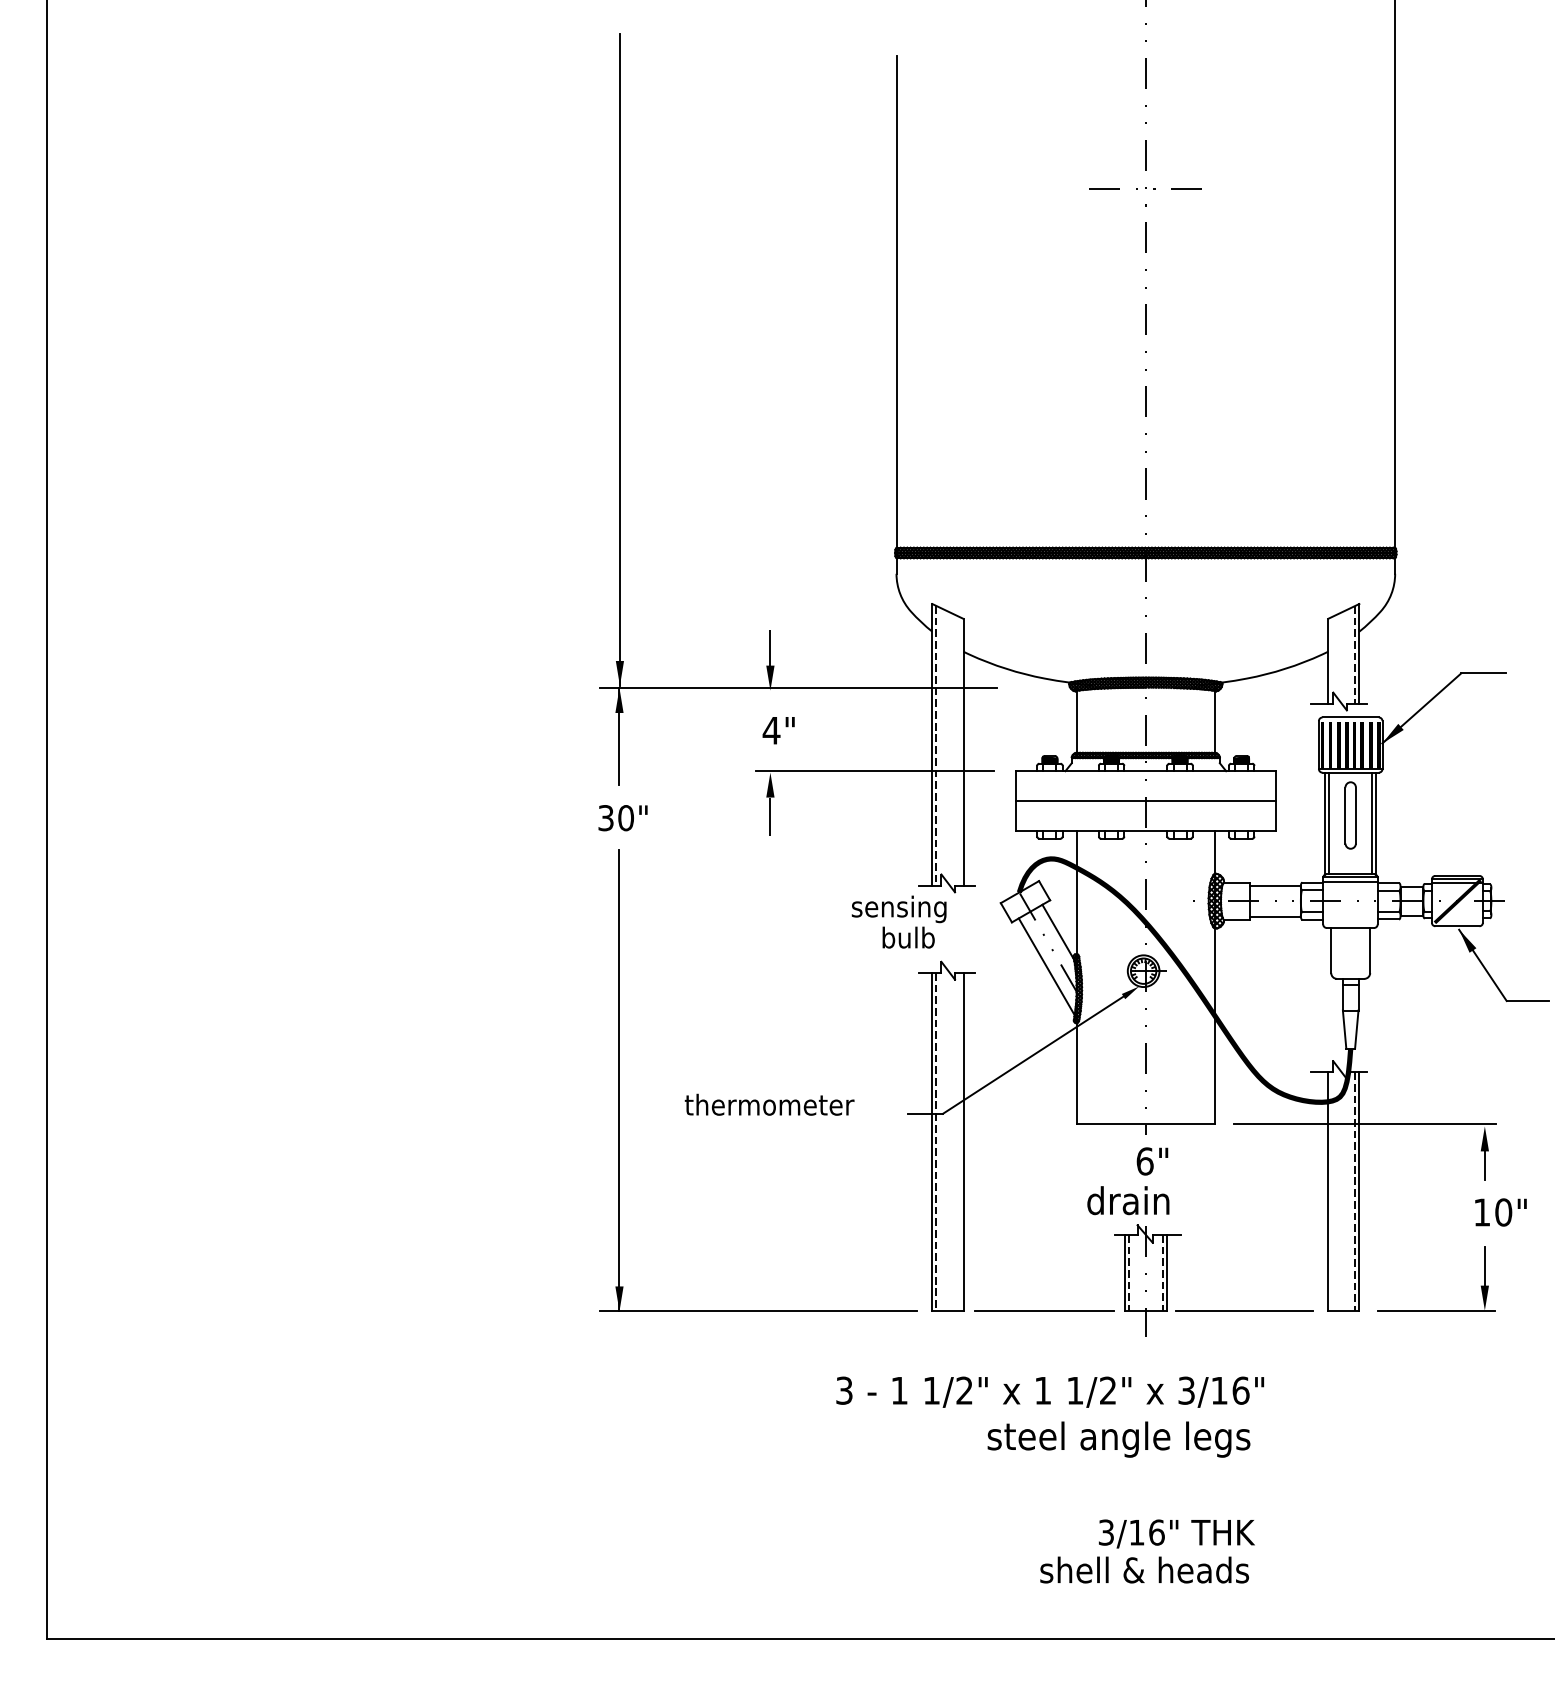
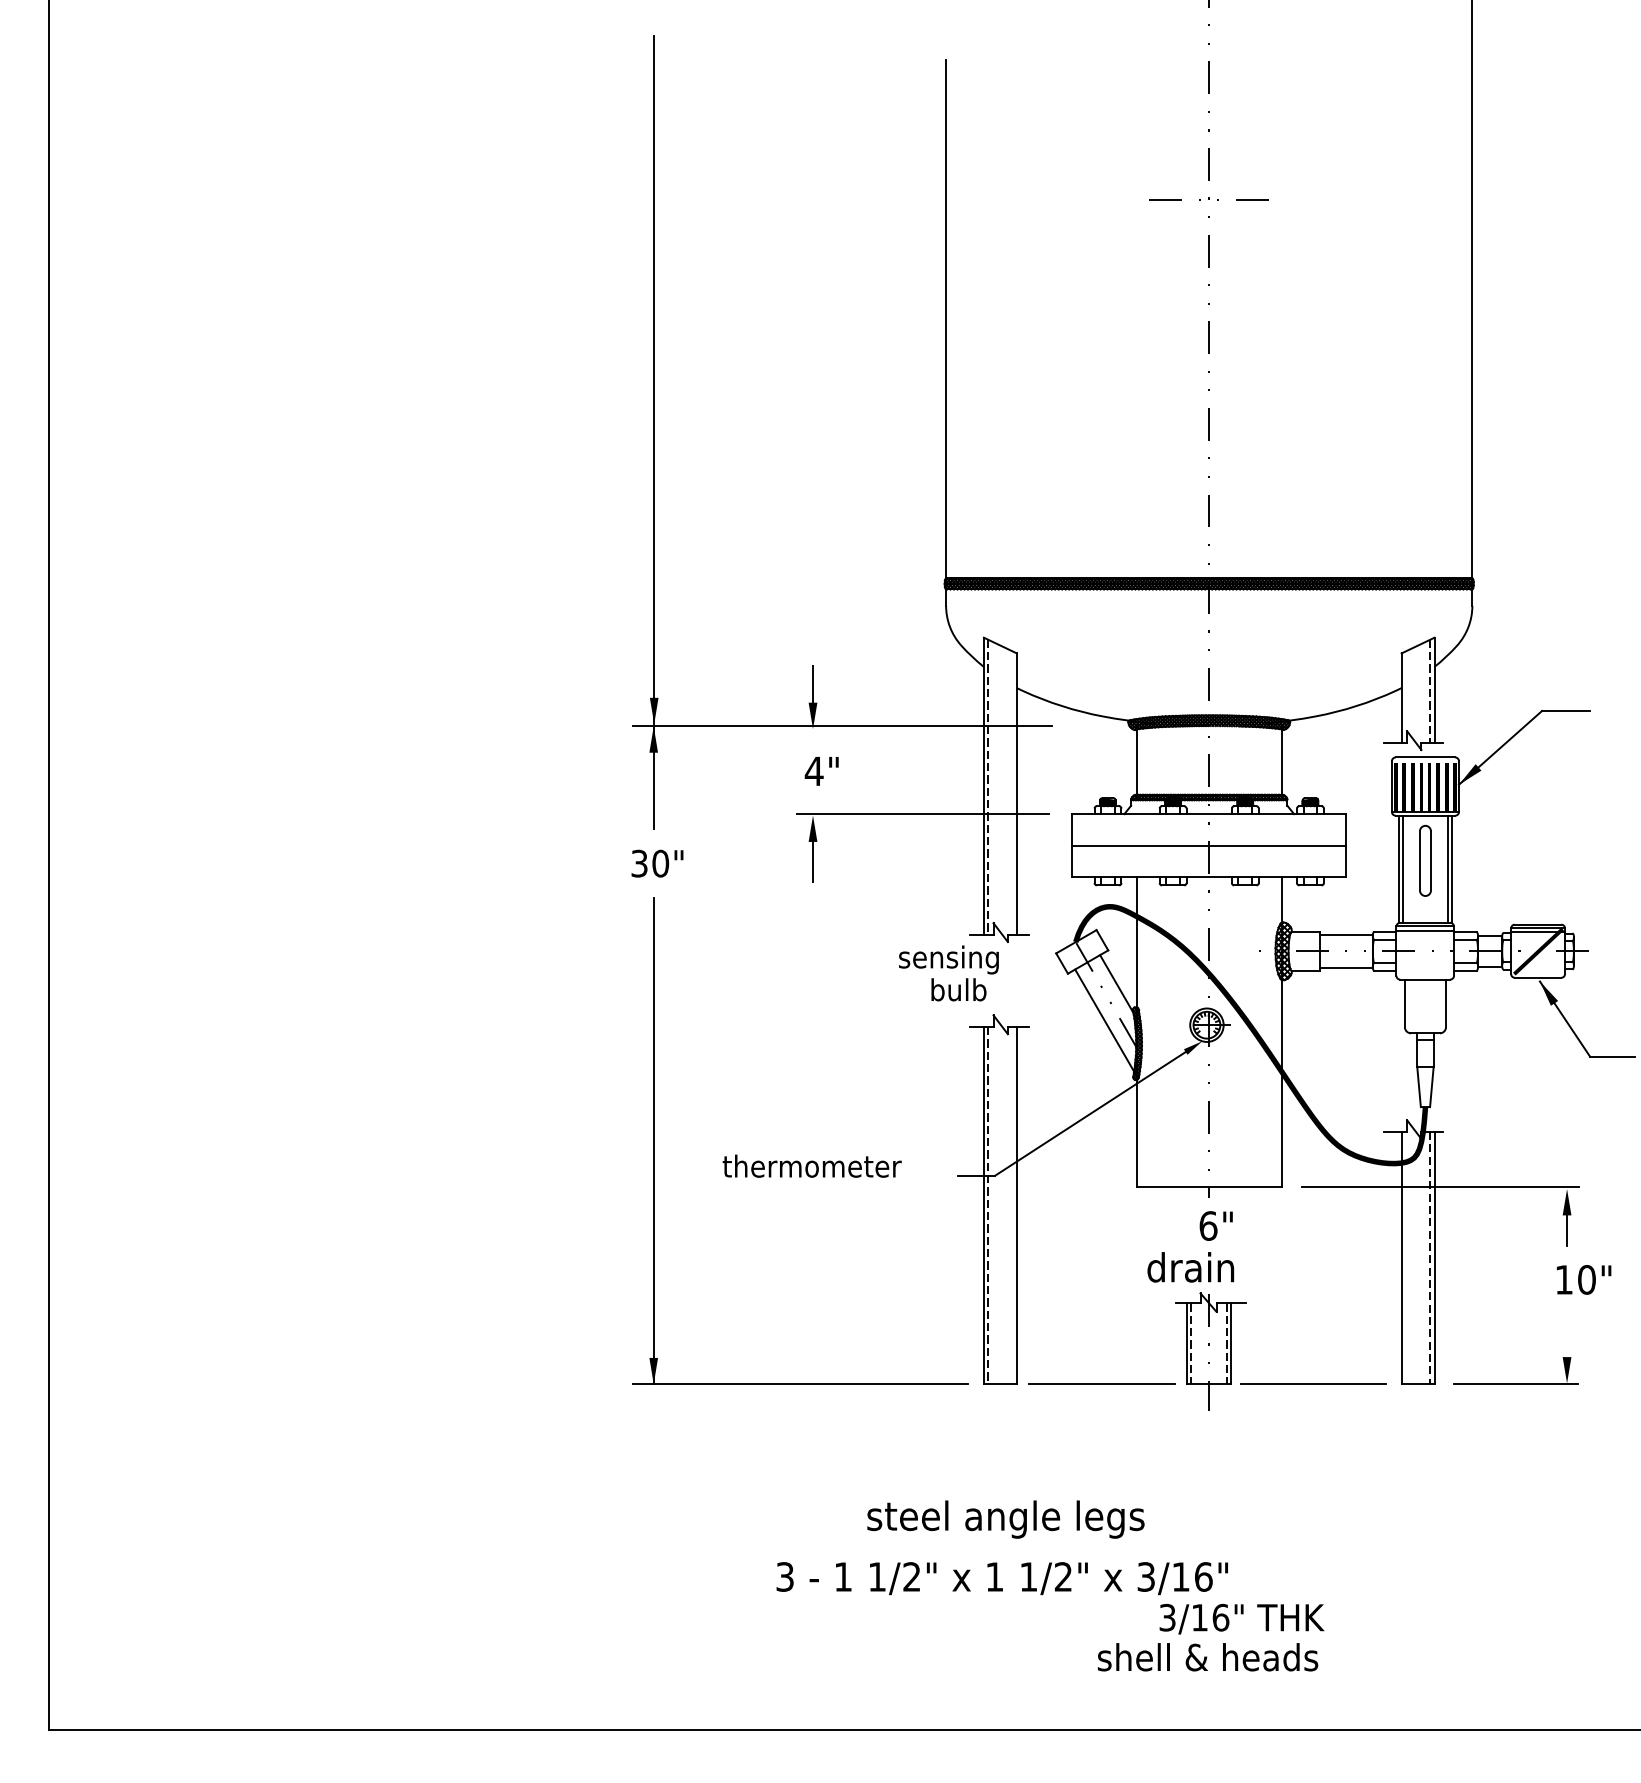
line: (1485, 1266) -> (1567, 1336), removed
text: (1049, 1392) -> (1001, 1578), moved
text: (1118, 1439) -> (1005, 1519), moved

